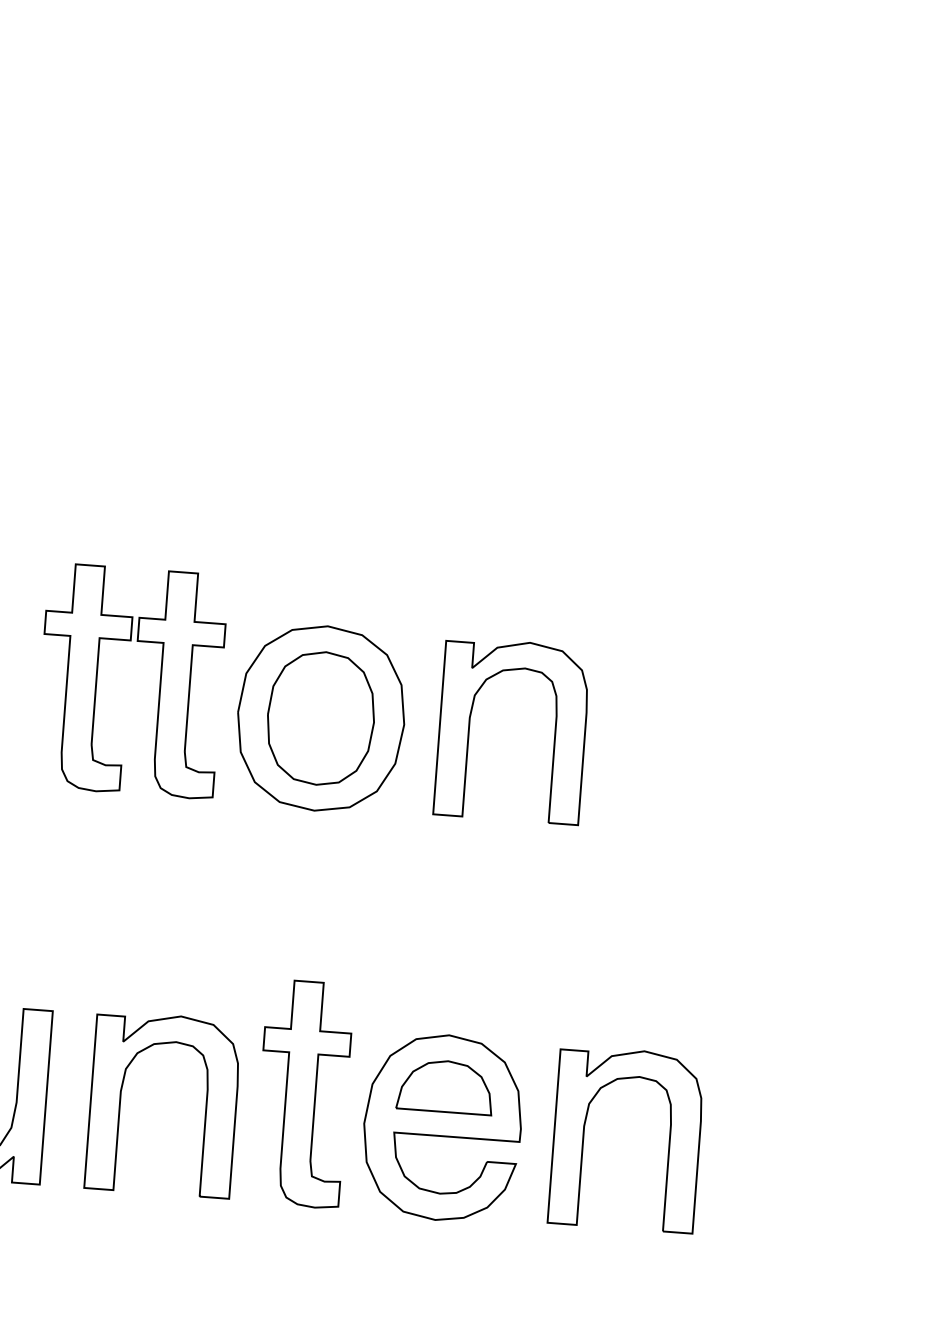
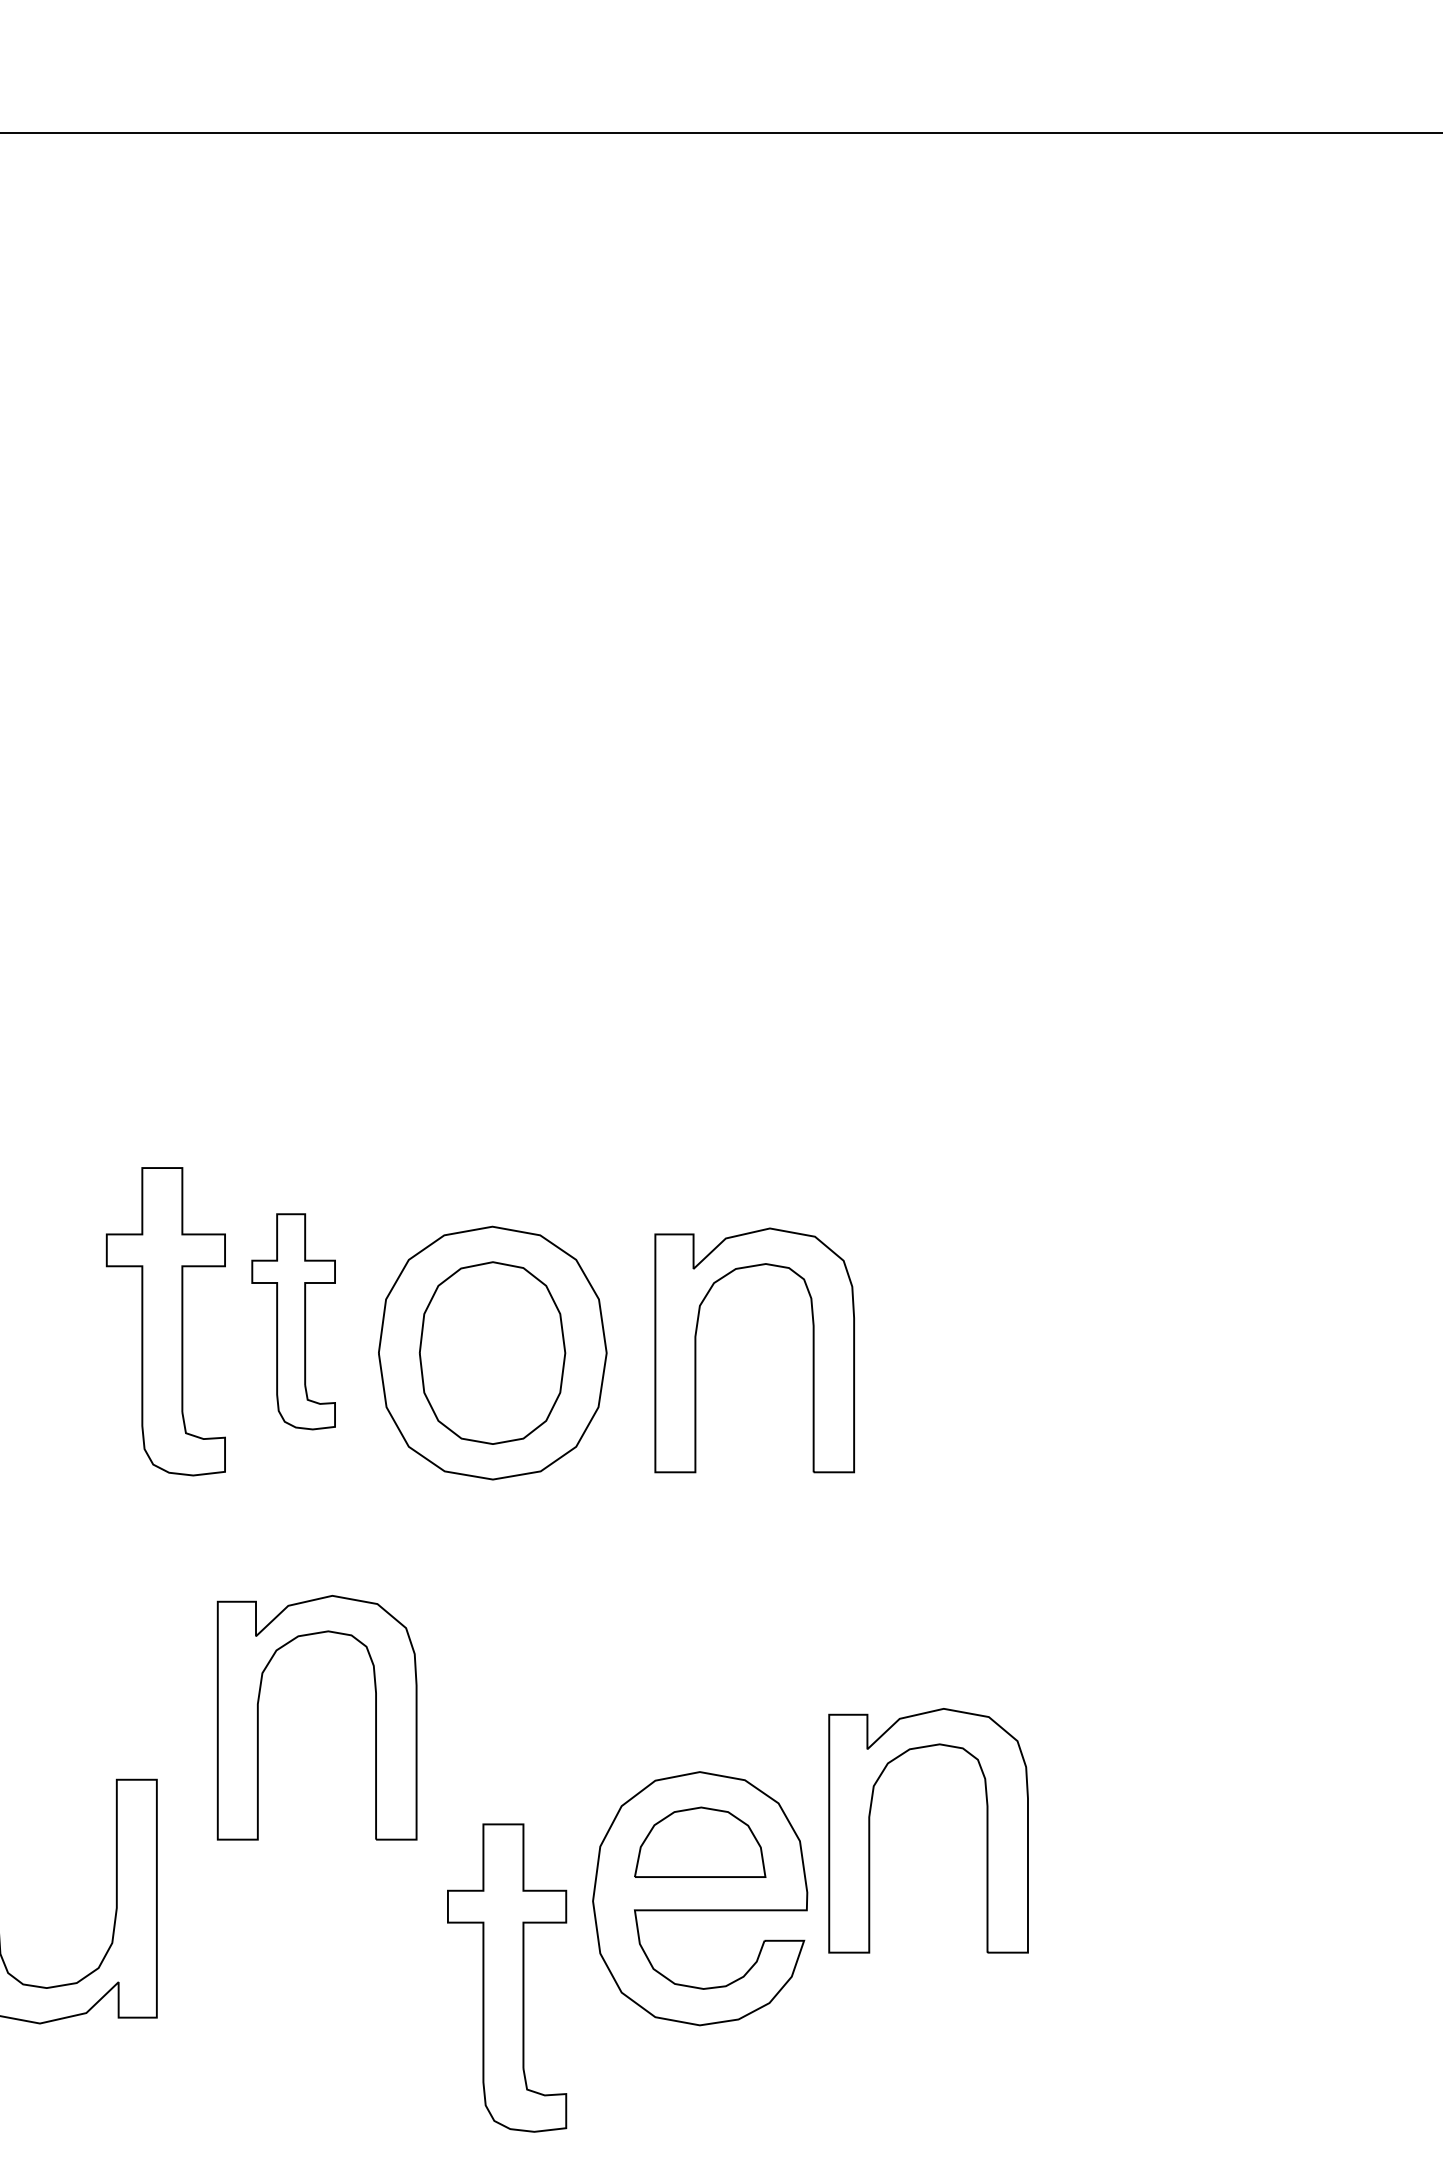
part: (177, 684) -> (293, 1321), size x0.7
part: (303, 1093) -> (507, 1977), moved
part: (120, 1101) -> (258, 1717), moved
part: (584, 1135) -> (870, 1830), moved

